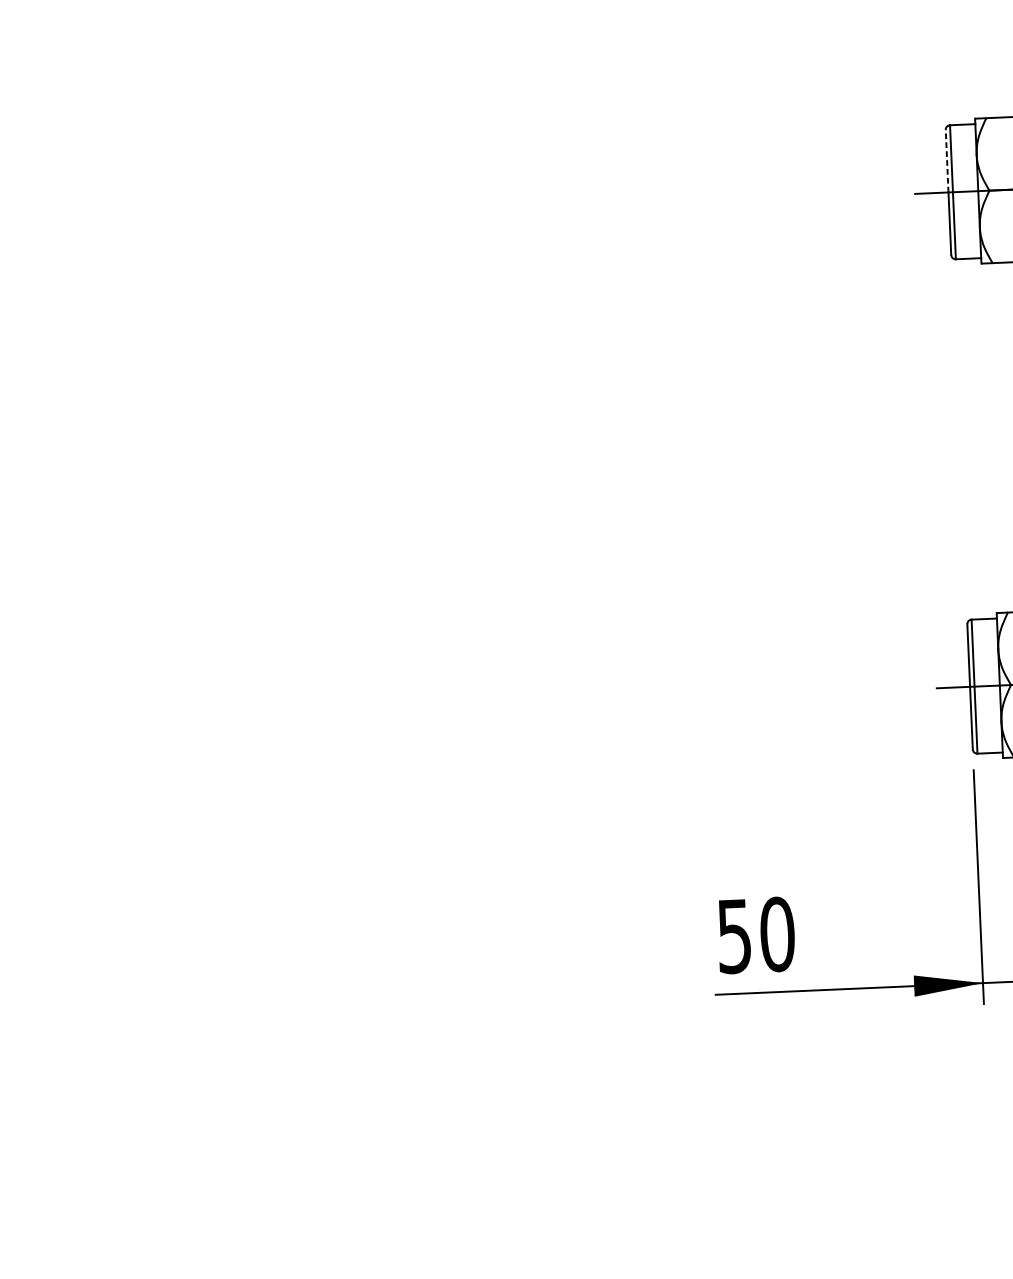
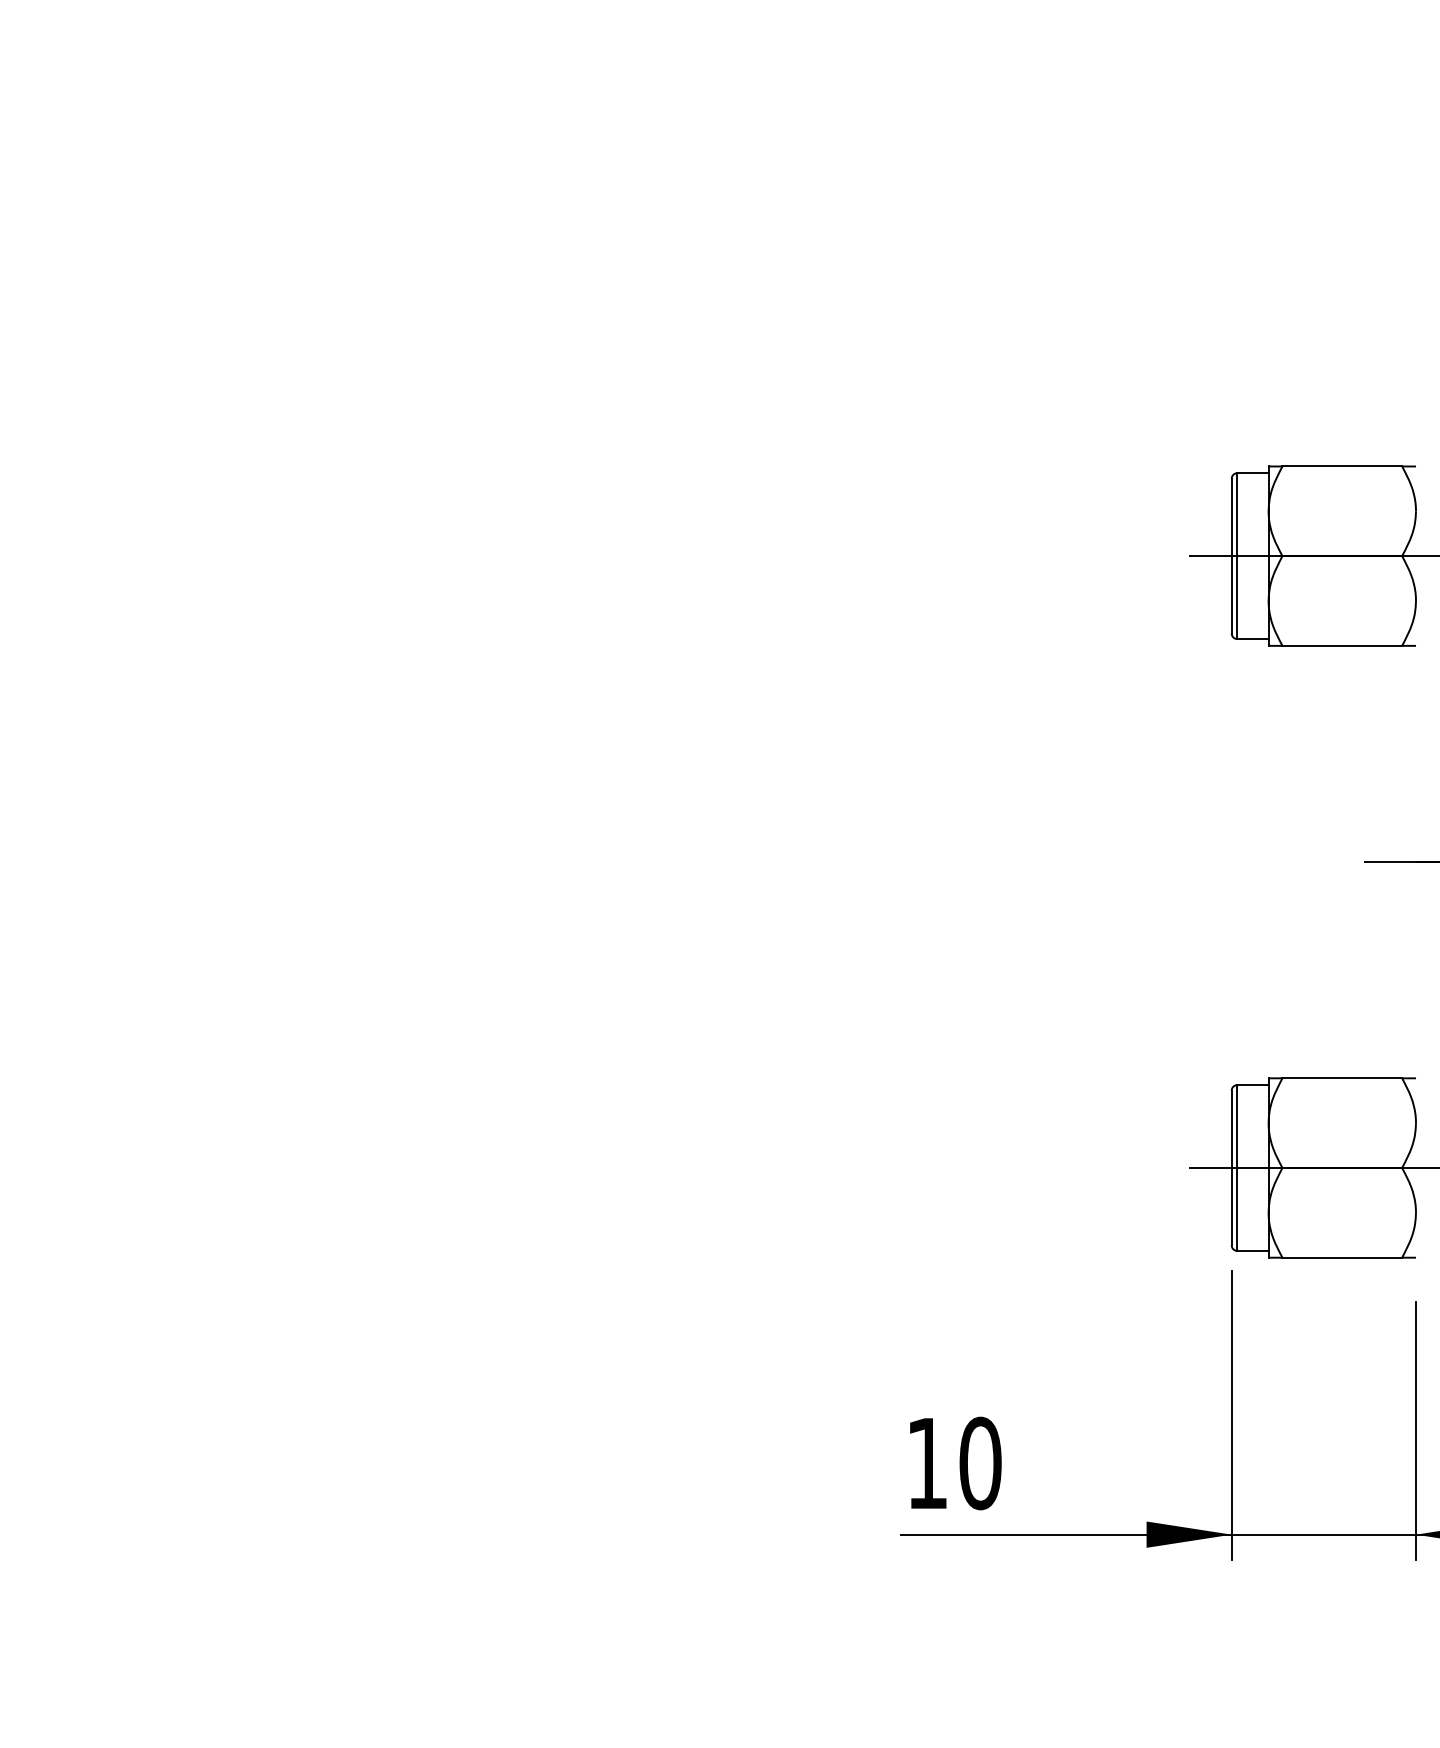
line: (946, 161) -> (1231, 517), dashed -> solid
text: (733, 937) -> (926, 1464), 50 -> 10

